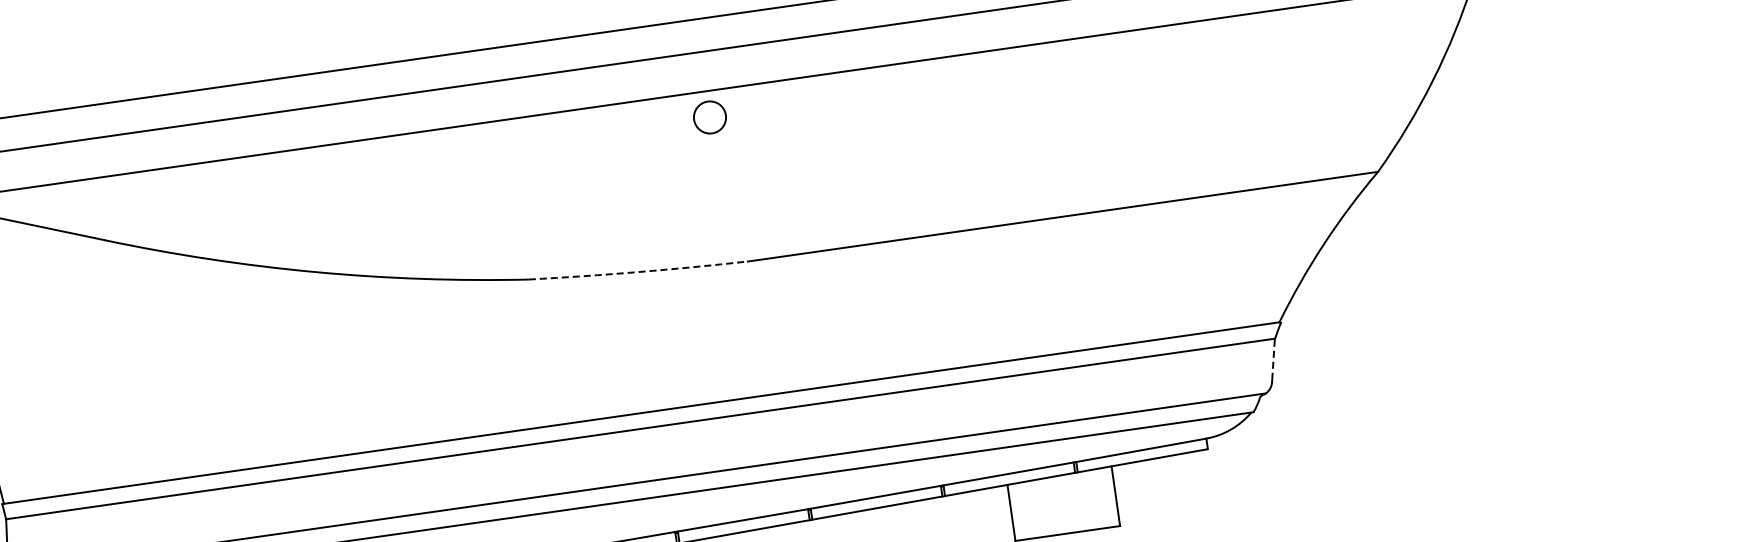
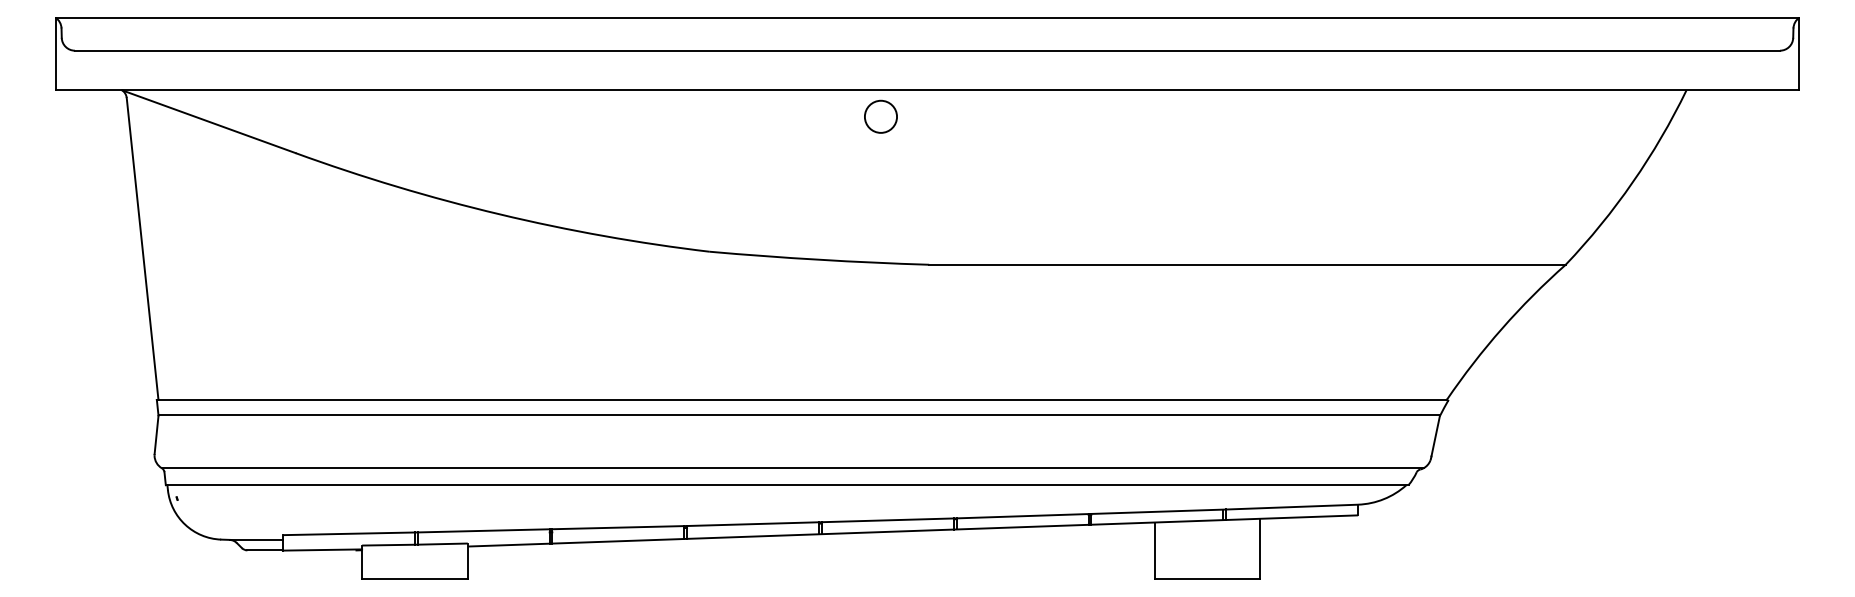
circle: (709, 117) -> (880, 116), moved
arc: (638, 271) -> (819, 259), dashed -> solid
line: (1273, 361) -> (1435, 437), dashed -> solid

